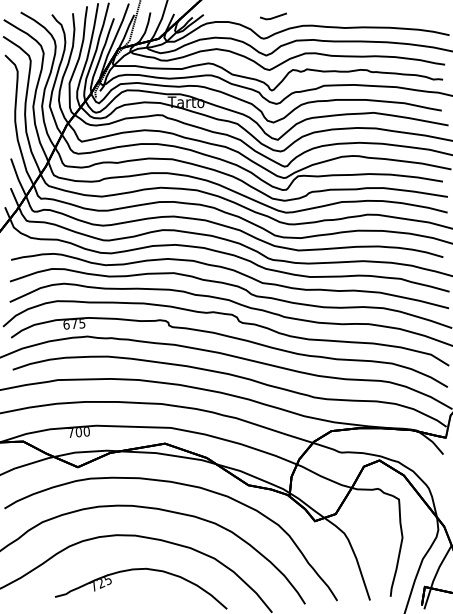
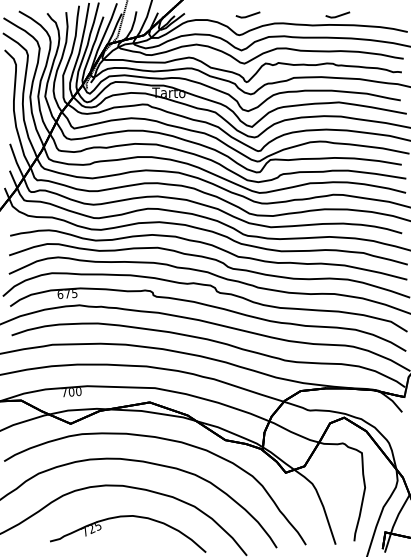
line: (373, 16) -> (338, 15), added

